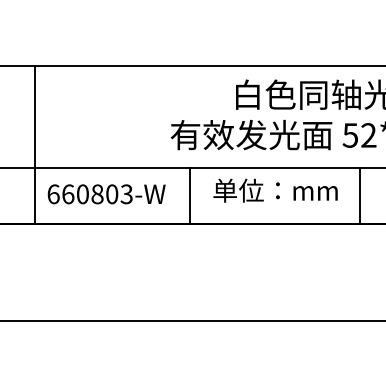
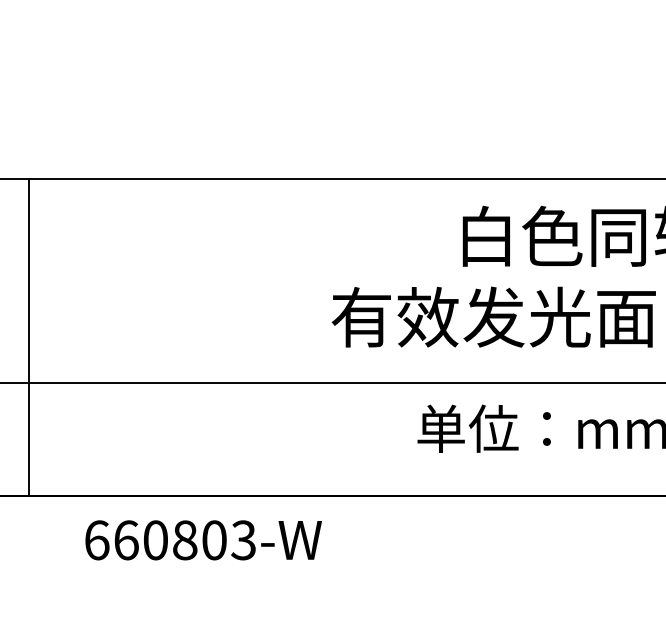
line: (35, 145) -> (28, 338), moved
text: (106, 194) -> (203, 540), moved
line: (189, 195) -> (369, 438), removed

